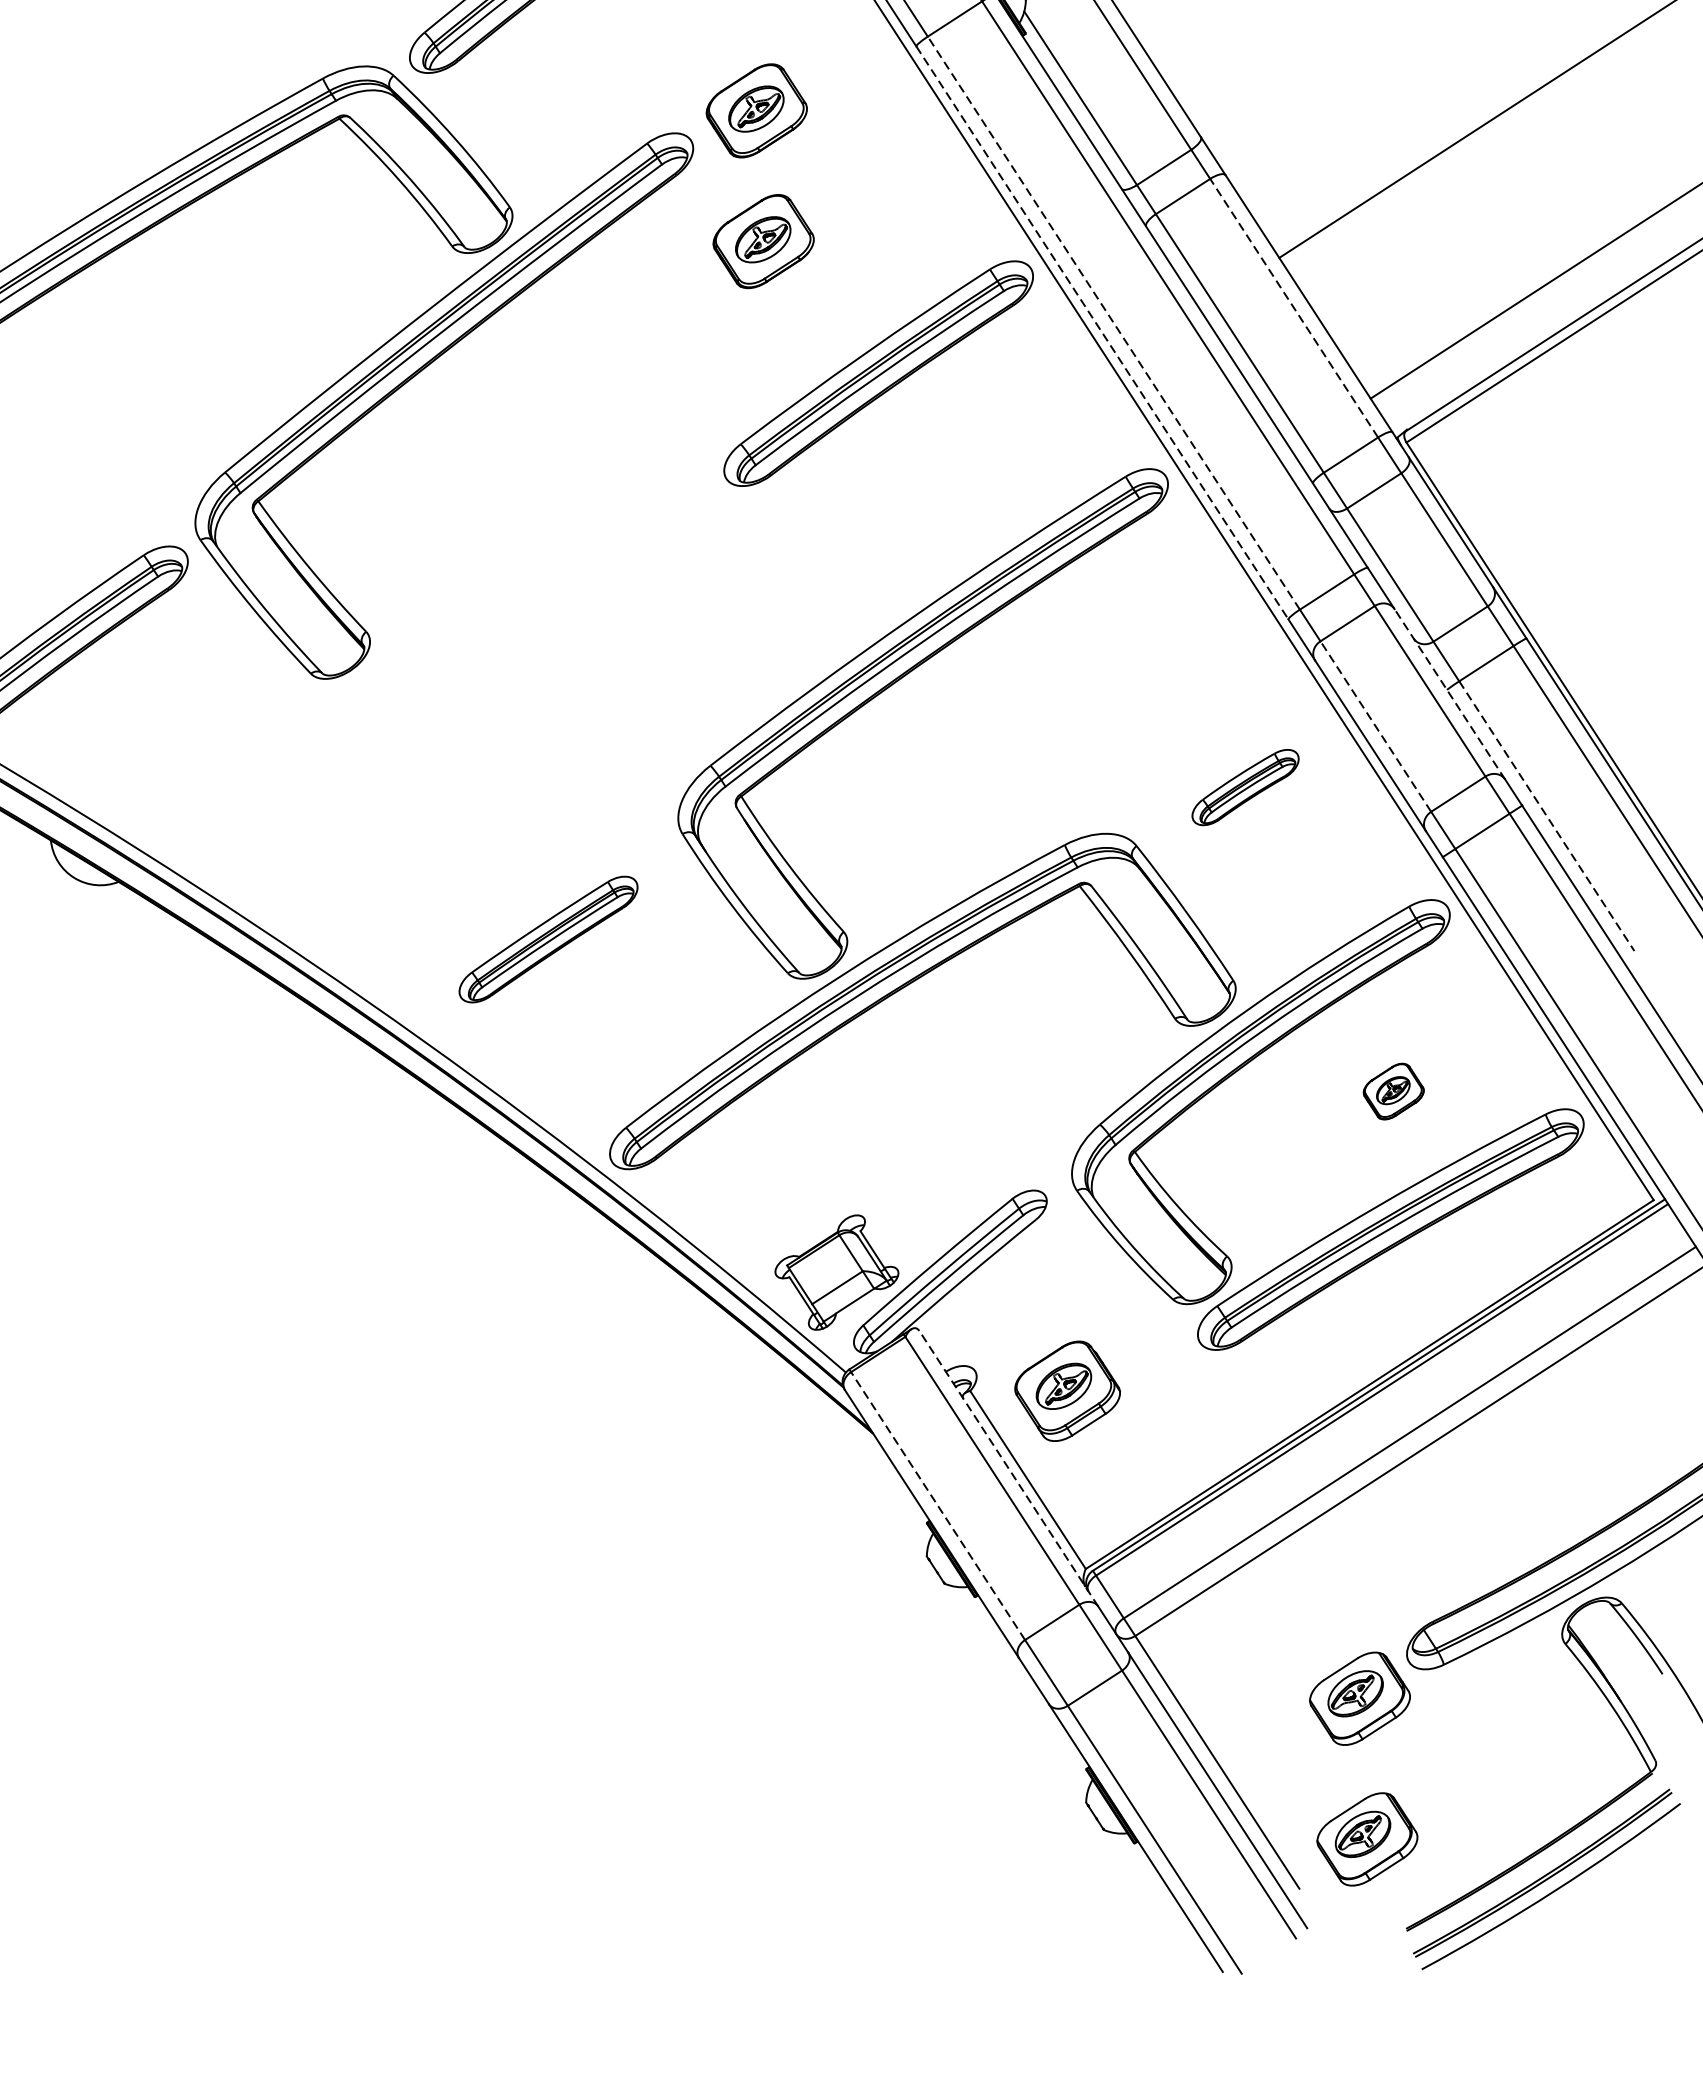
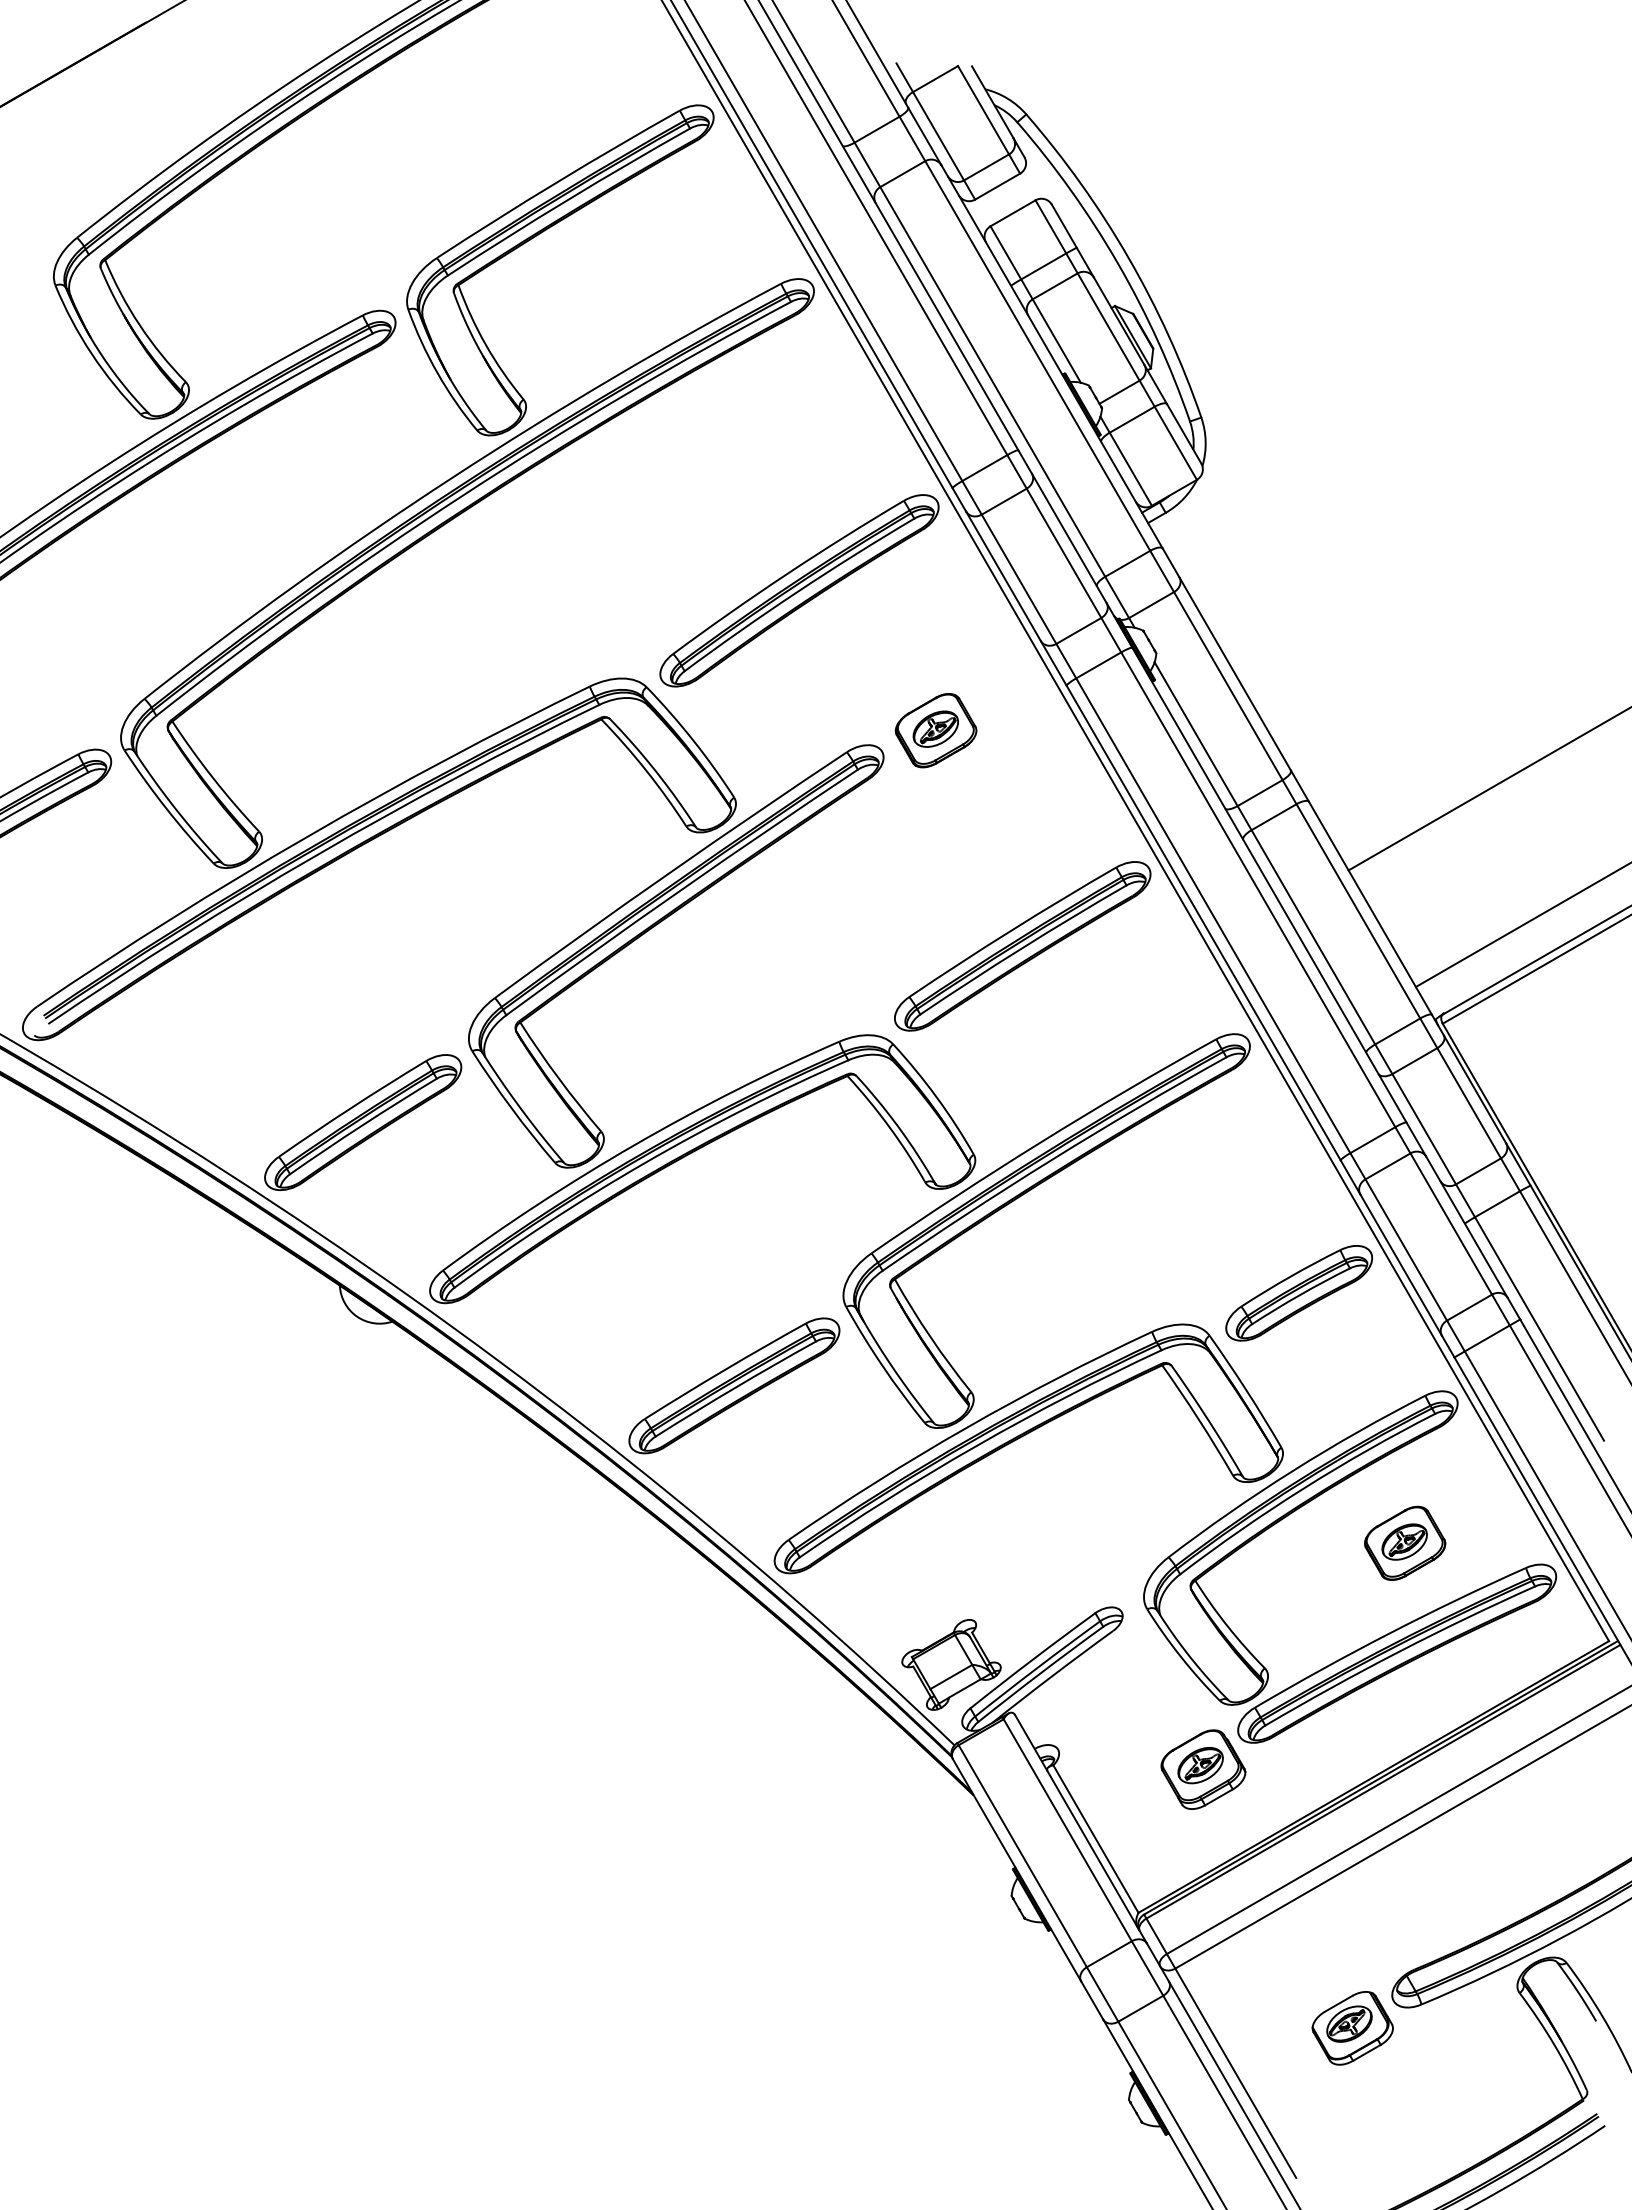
part: (762, 241) -> (935, 835), removed
line: (1294, 308) -> (1358, 911), dashed -> solid
line: (1114, 322) -> (1213, 915), dashed -> solid
line: (1102, 333) -> (1203, 923), dashed -> solid
part: (483, 651) -> (694, 1152), added
line: (1449, 694) -> (1466, 1227), dashed -> solid
line: (1376, 725) -> (1406, 1249), dashed -> solid
part: (1245, 787) -> (1299, 1293), size x1.67
line: (1546, 816) -> (1539, 1329), dashed -> solid
part: (548, 939) -> (734, 1385), size x1.43
part: (1393, 1090) -> (1405, 1542), size x1.67
part: (1067, 1391) -> (1203, 1769), moved
line: (1009, 1469) -> (1081, 1829), dashed -> solid
line: (937, 1505) -> (1022, 1855), dashed -> solid
part: (1367, 1839) -> (1352, 2141), removed

